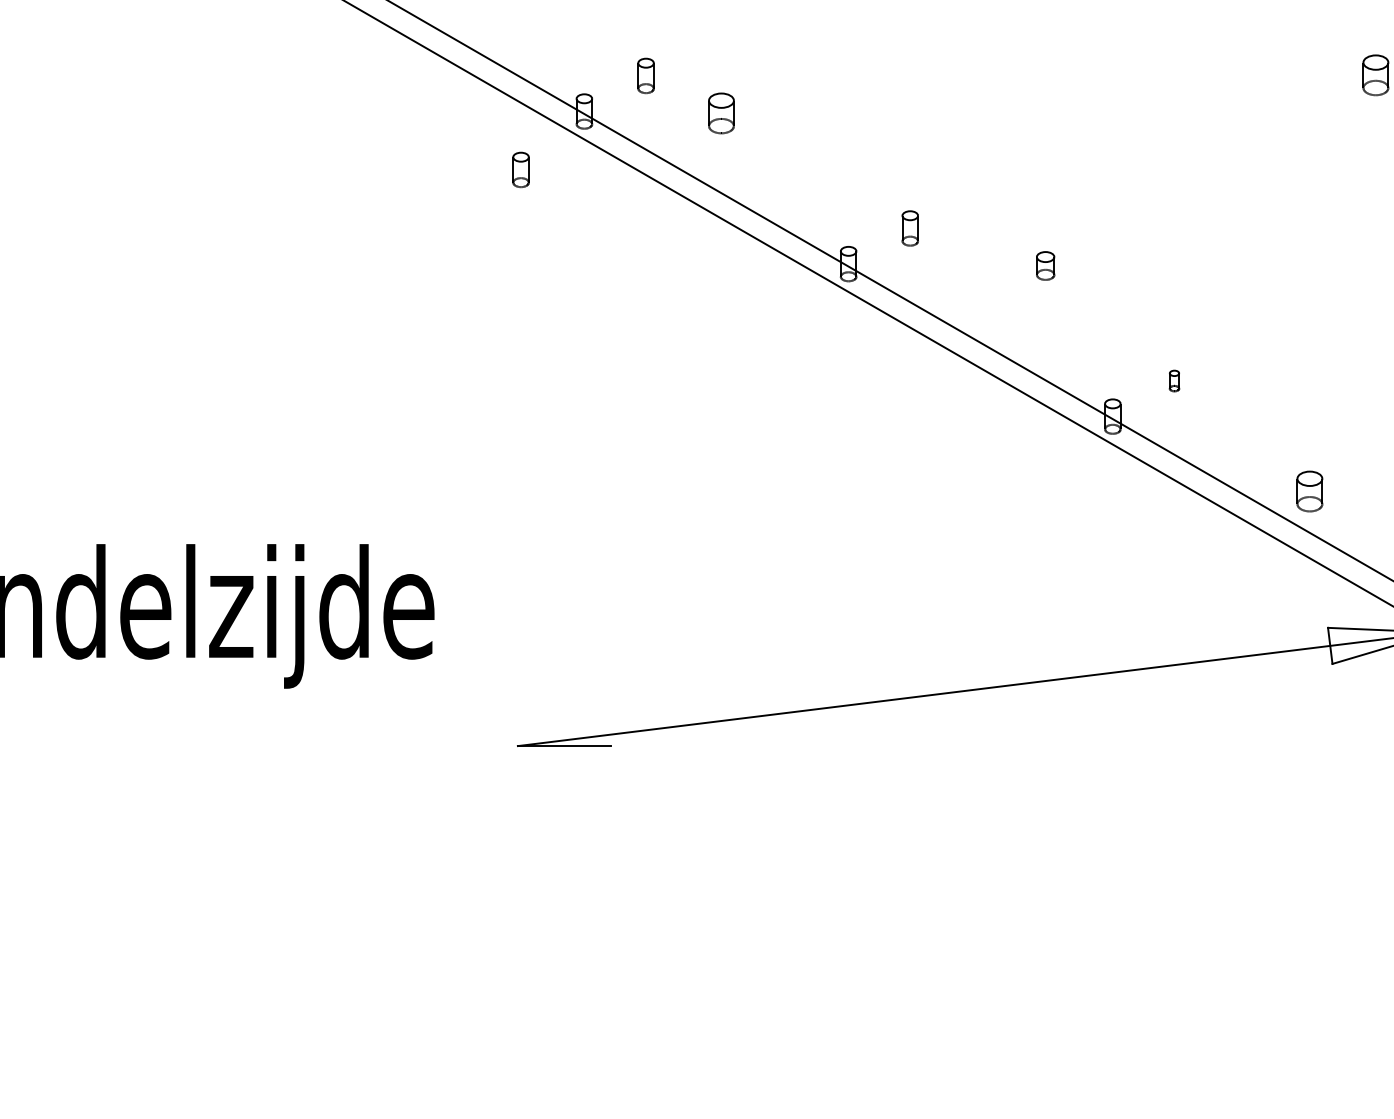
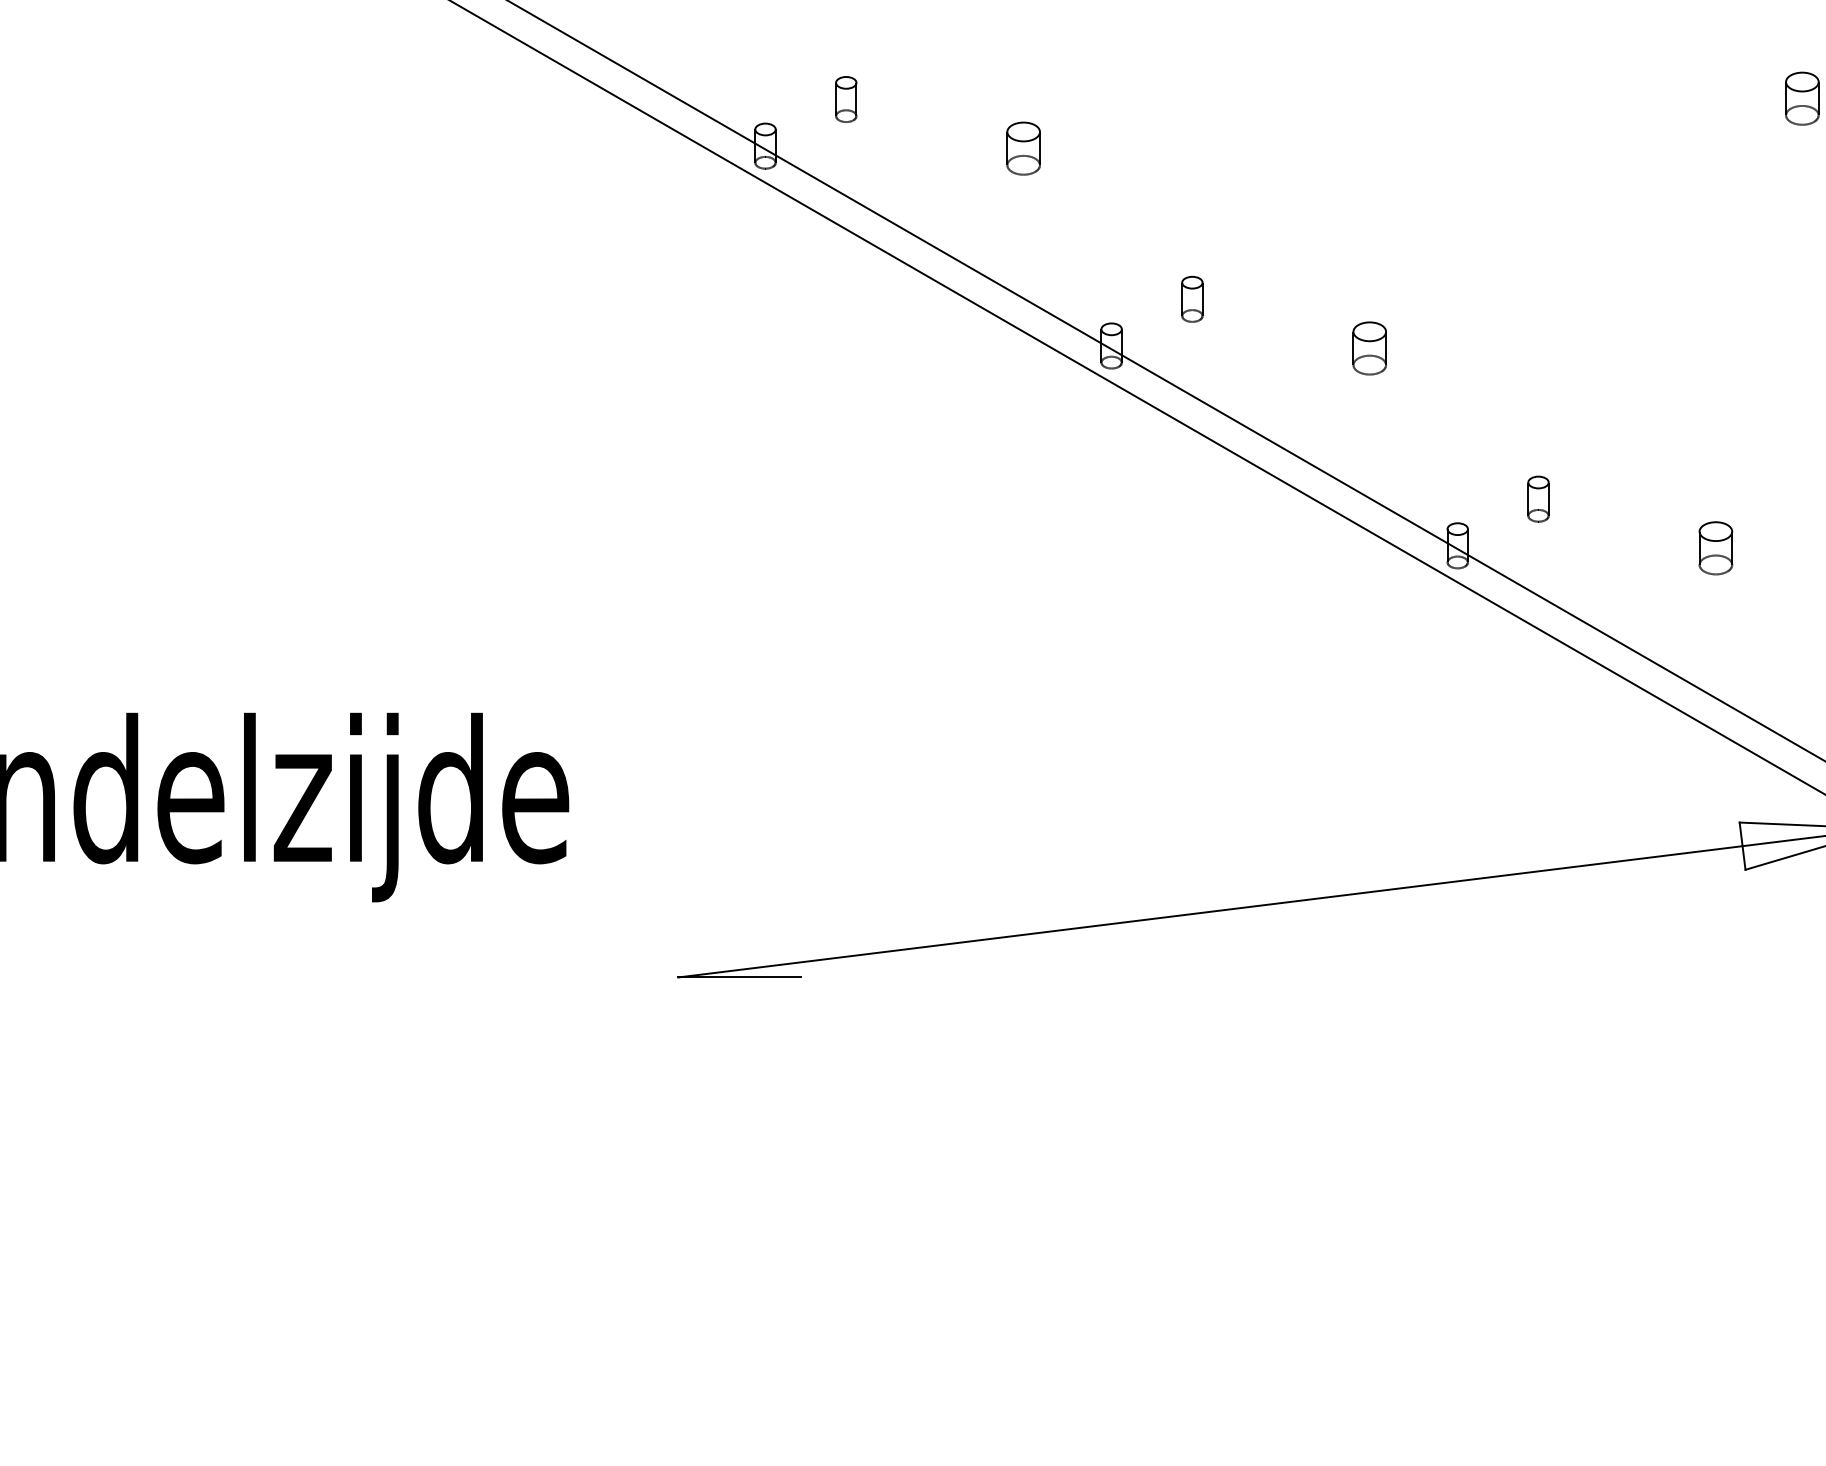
part: (721, 113) -> (1023, 148), moved
part: (520, 169) -> (681, 222), removed
part: (1045, 265) -> (1369, 347), size x1.43
part: (1174, 380) -> (1538, 498), size x1.67
part: (1309, 491) -> (1715, 548), moved

